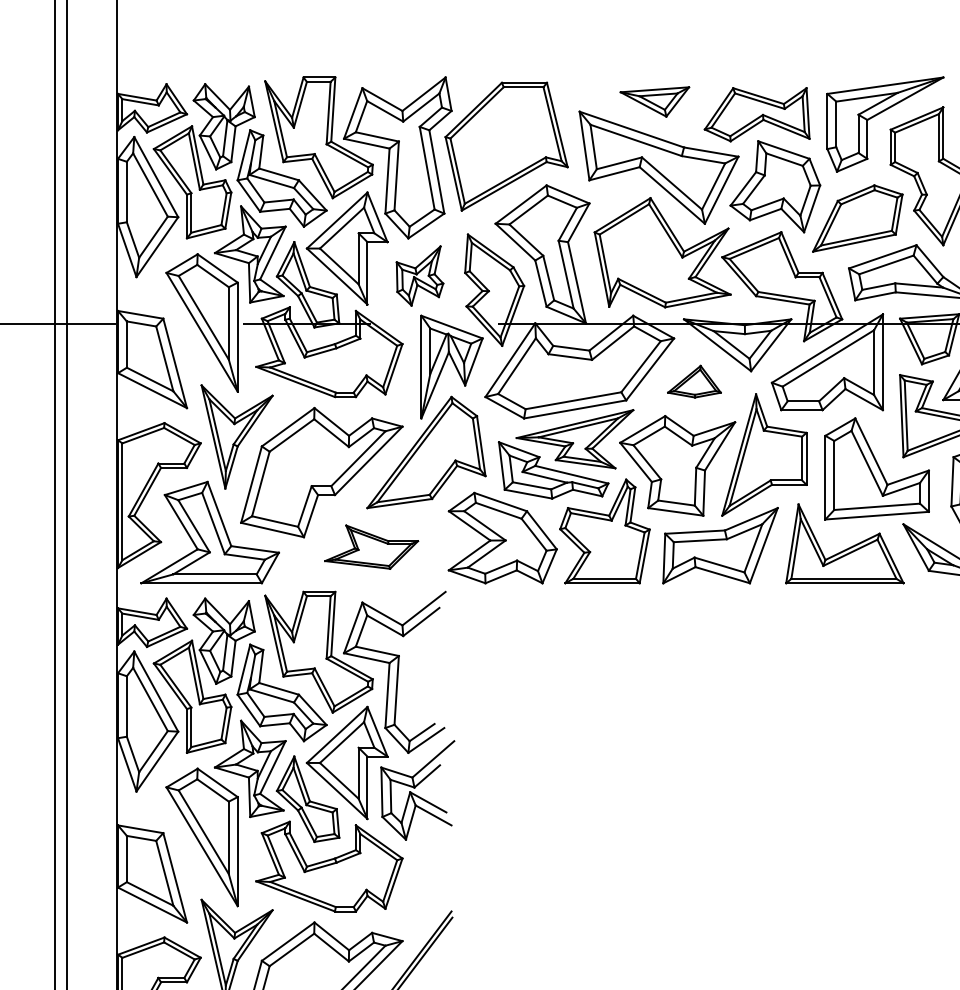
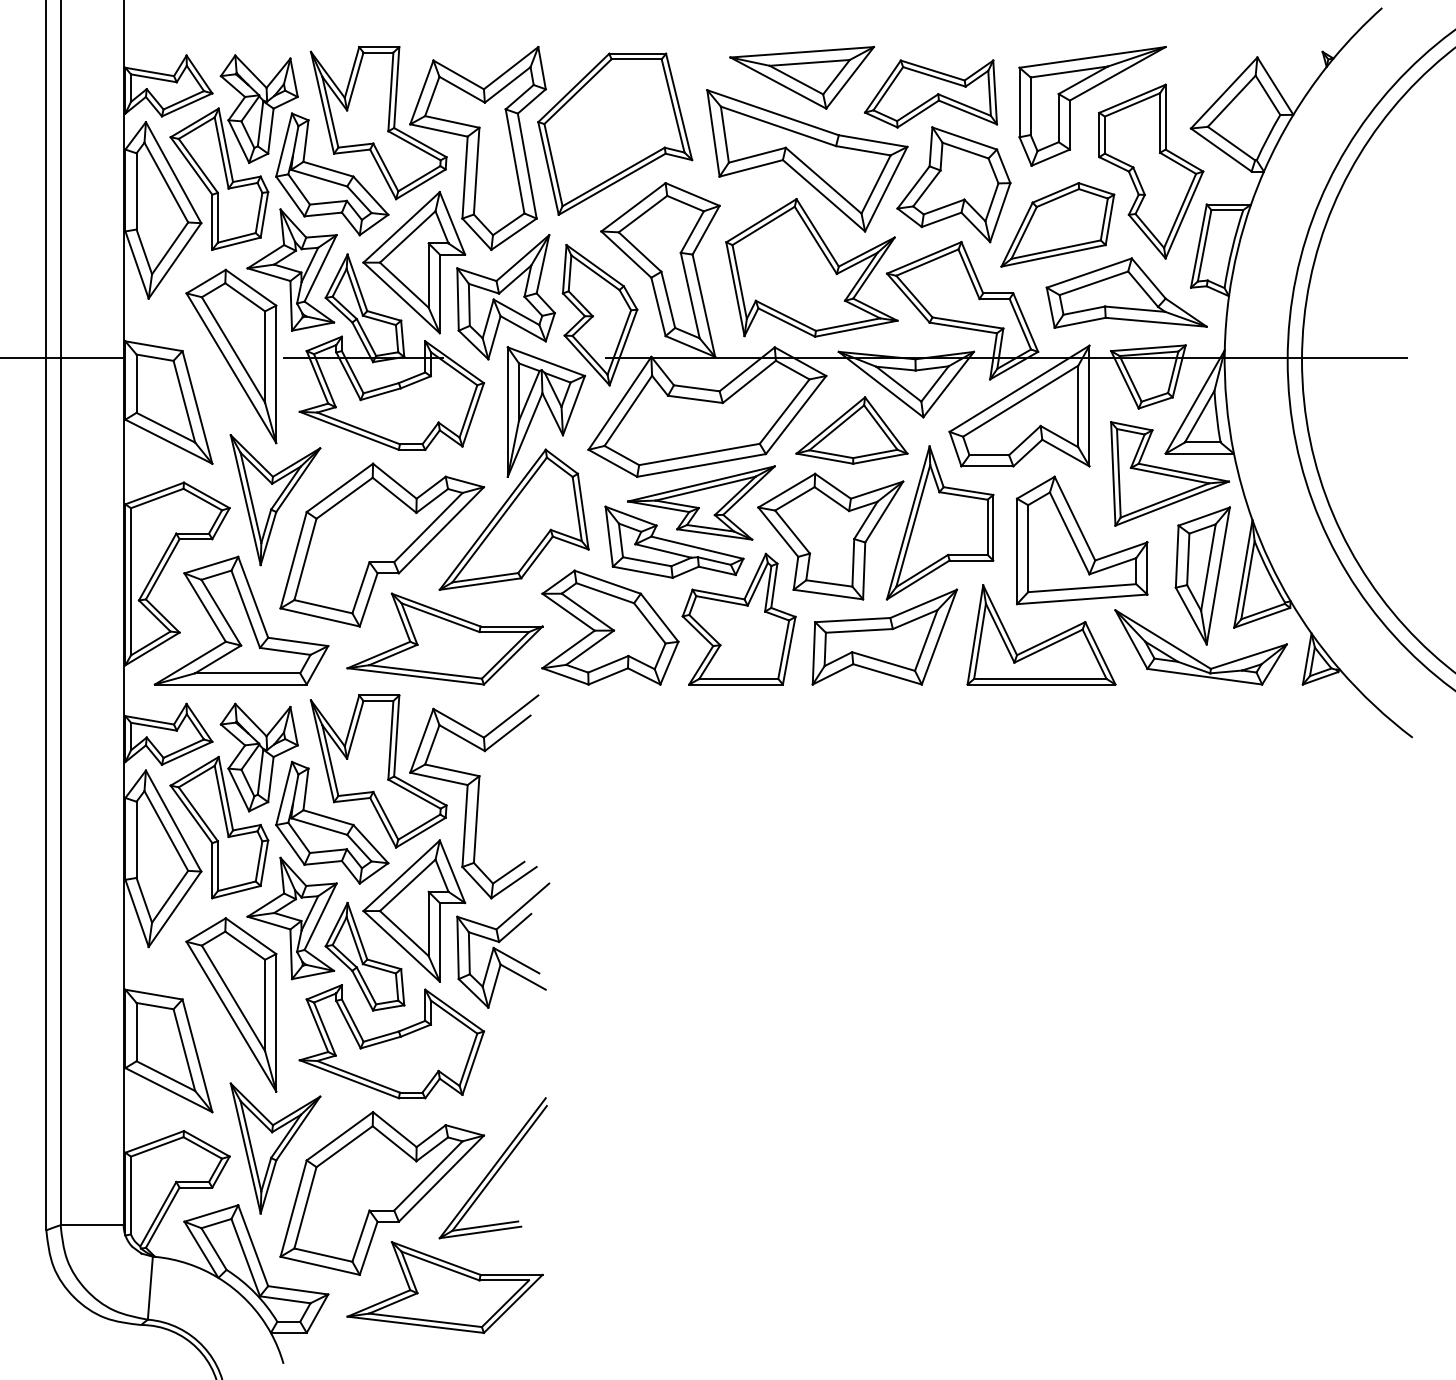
part: (654, 101) -> (801, 77), size x1.67
part: (419, 276) -> (505, 297), size x1.67
part: (694, 381) -> (851, 430), size x1.67
part: (371, 546) -> (444, 638), size x1.67

